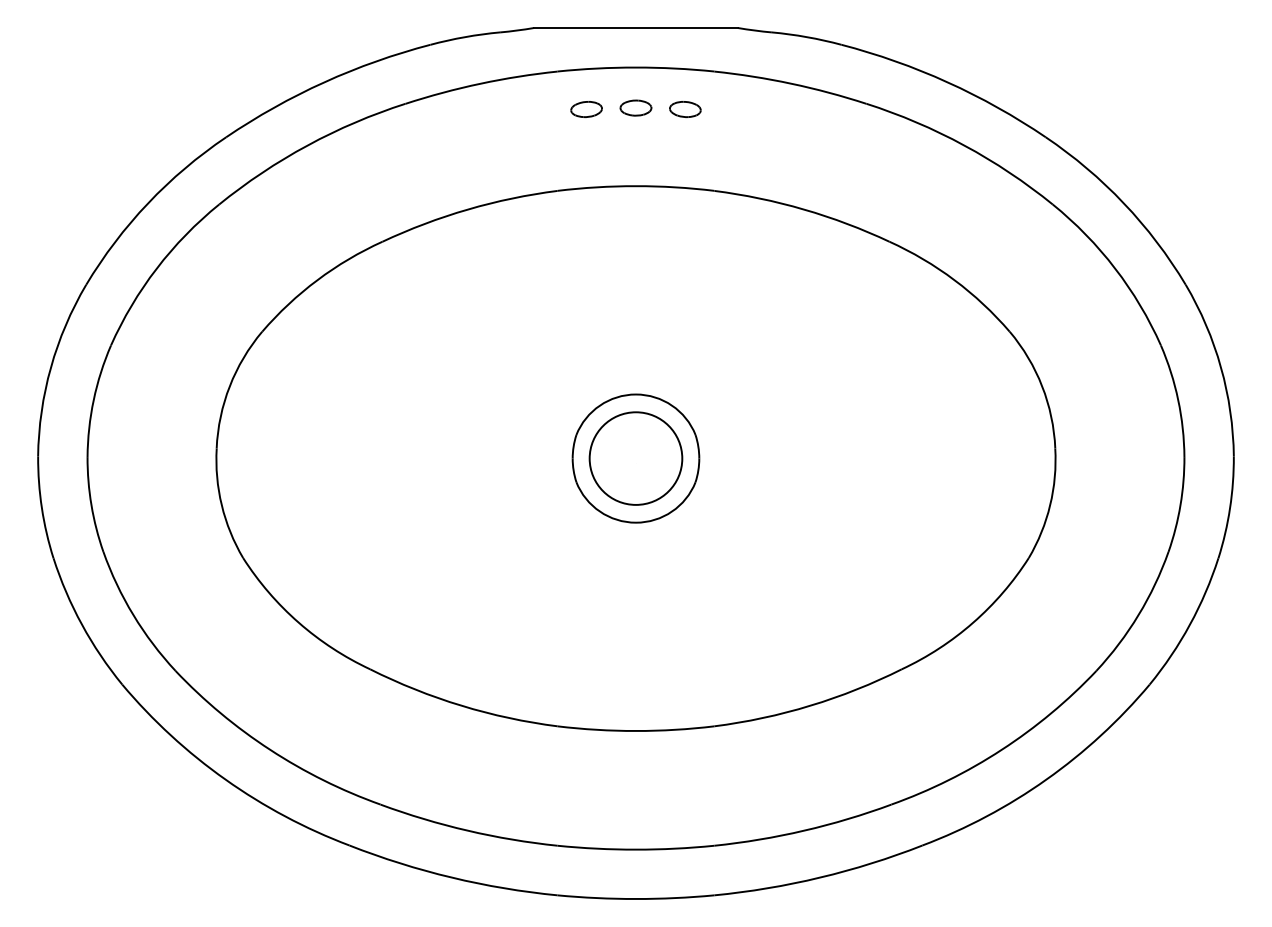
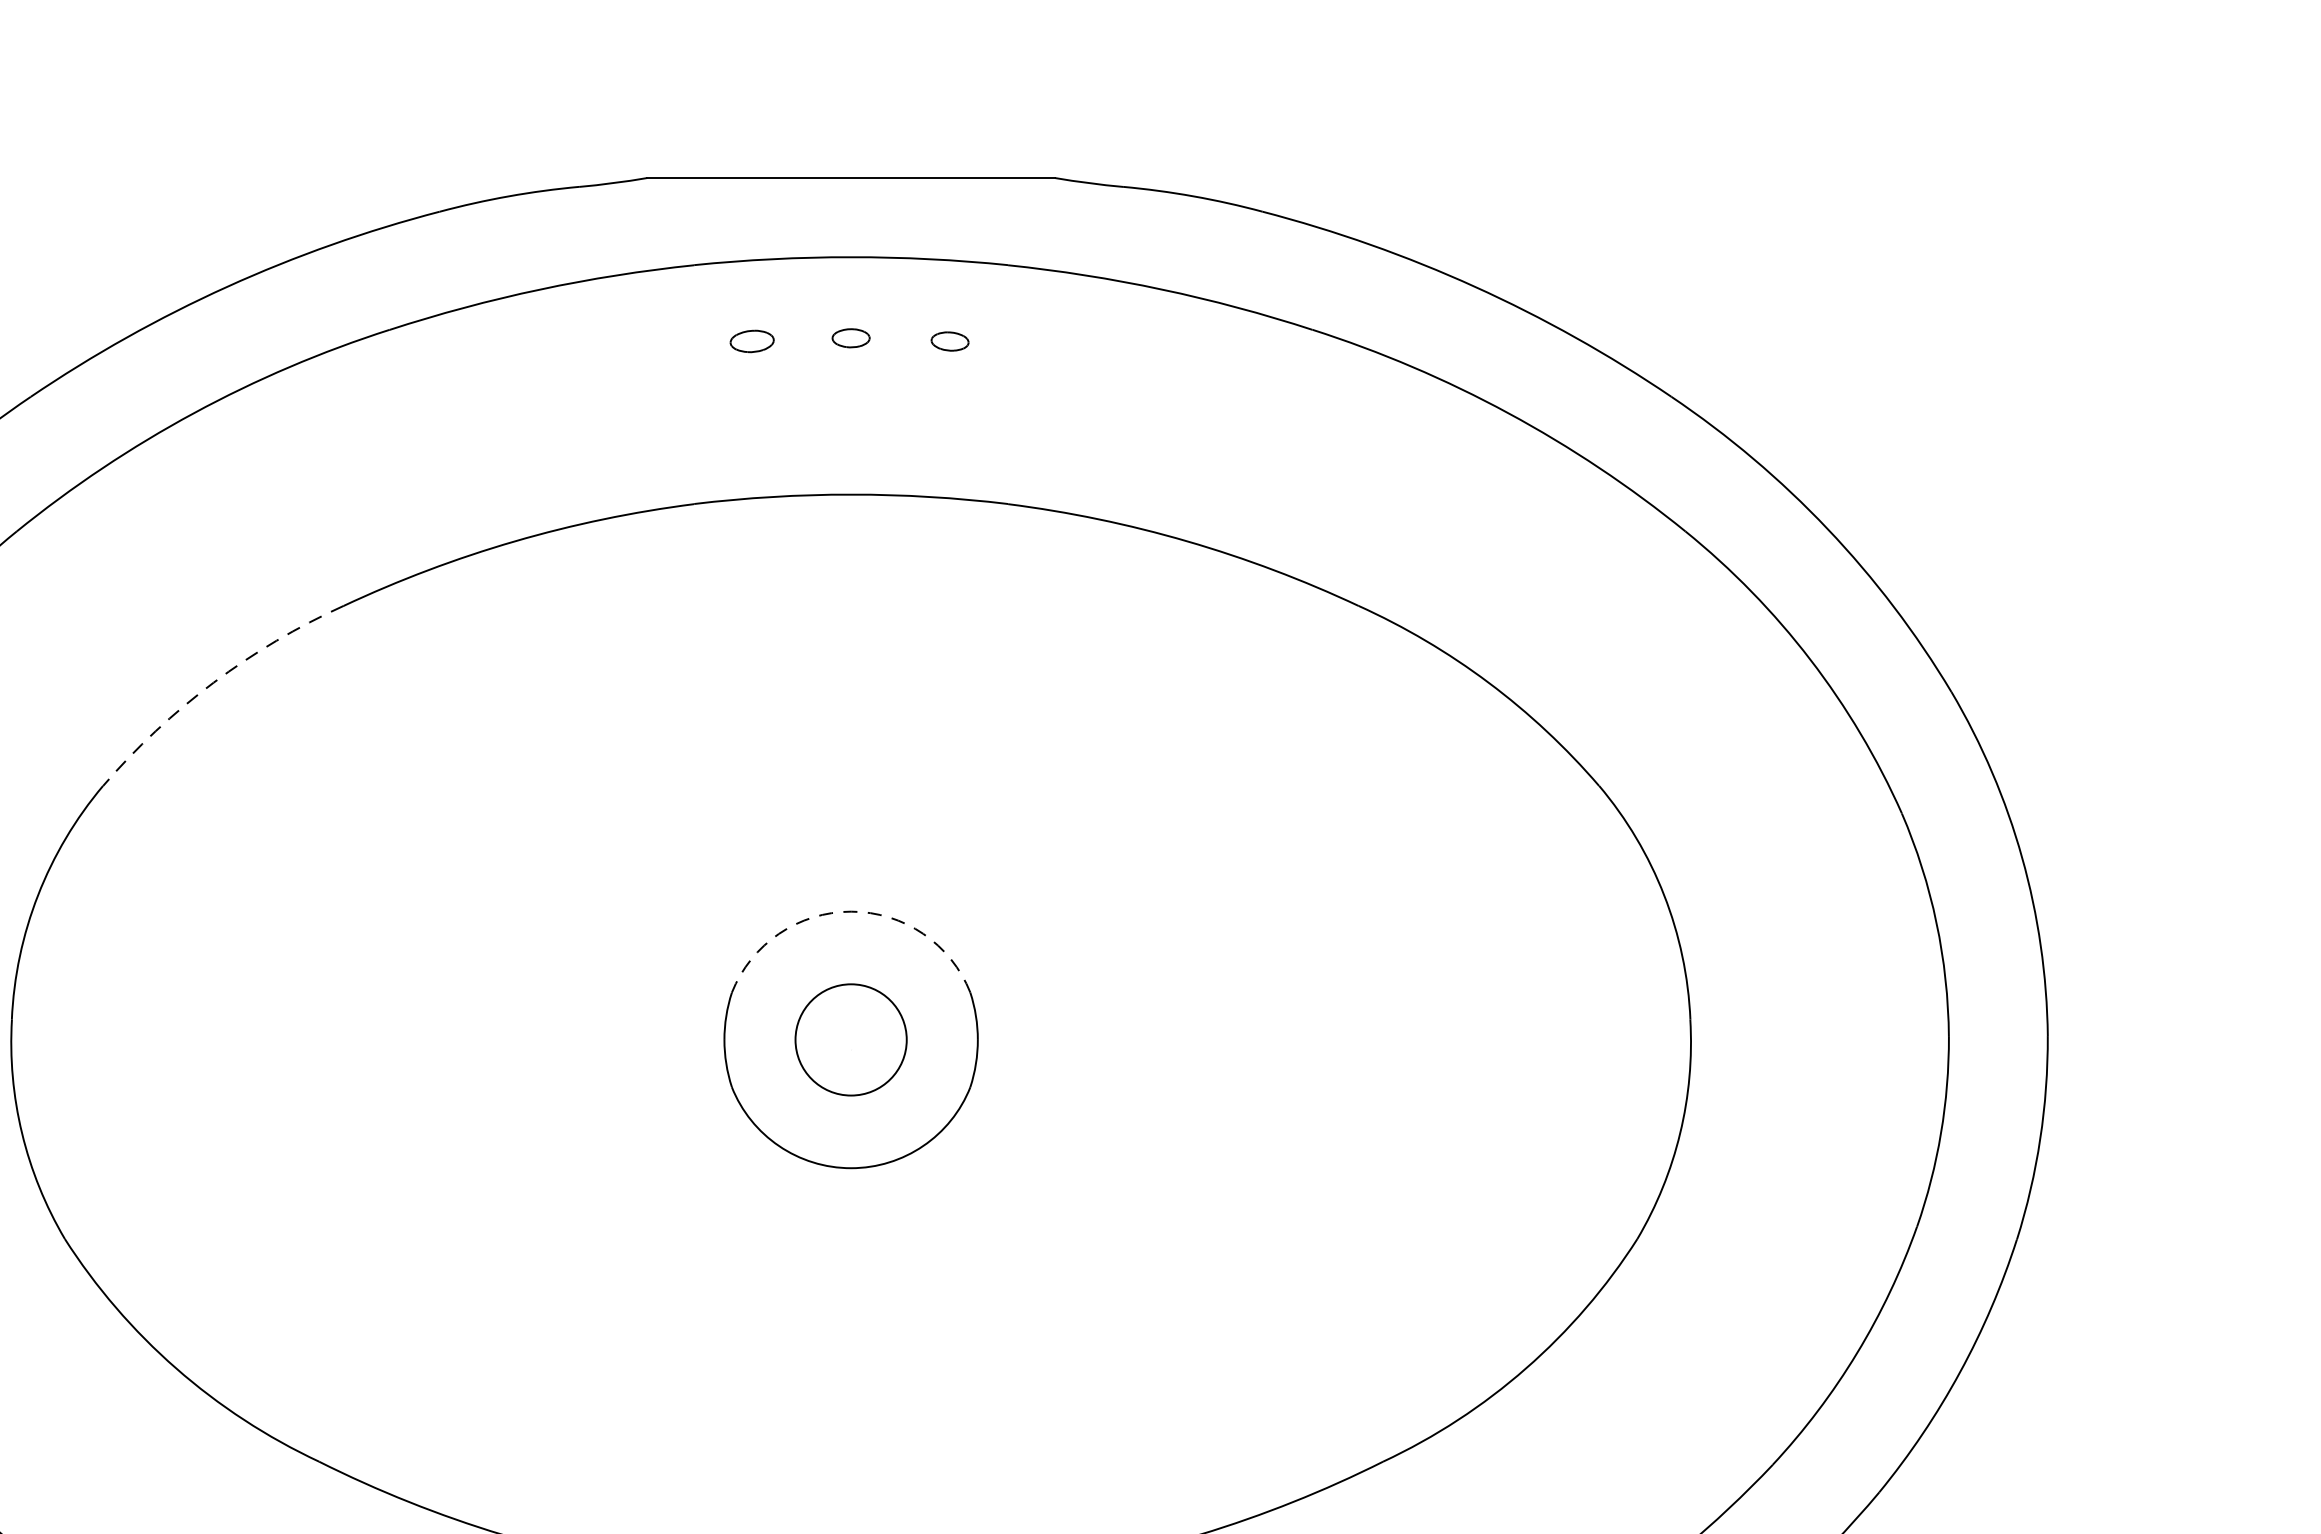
part: (635, 107) -> (850, 337), size x0.6
part: (586, 109) -> (752, 341), size x0.7
part: (685, 109) -> (950, 341), size x0.6
arc: (317, 280) -> (213, 683), solid -> dashed
arc: (635, 394) -> (850, 911), solid -> dashed
circle: (635, 458) -> (850, 1039), size x0.6

